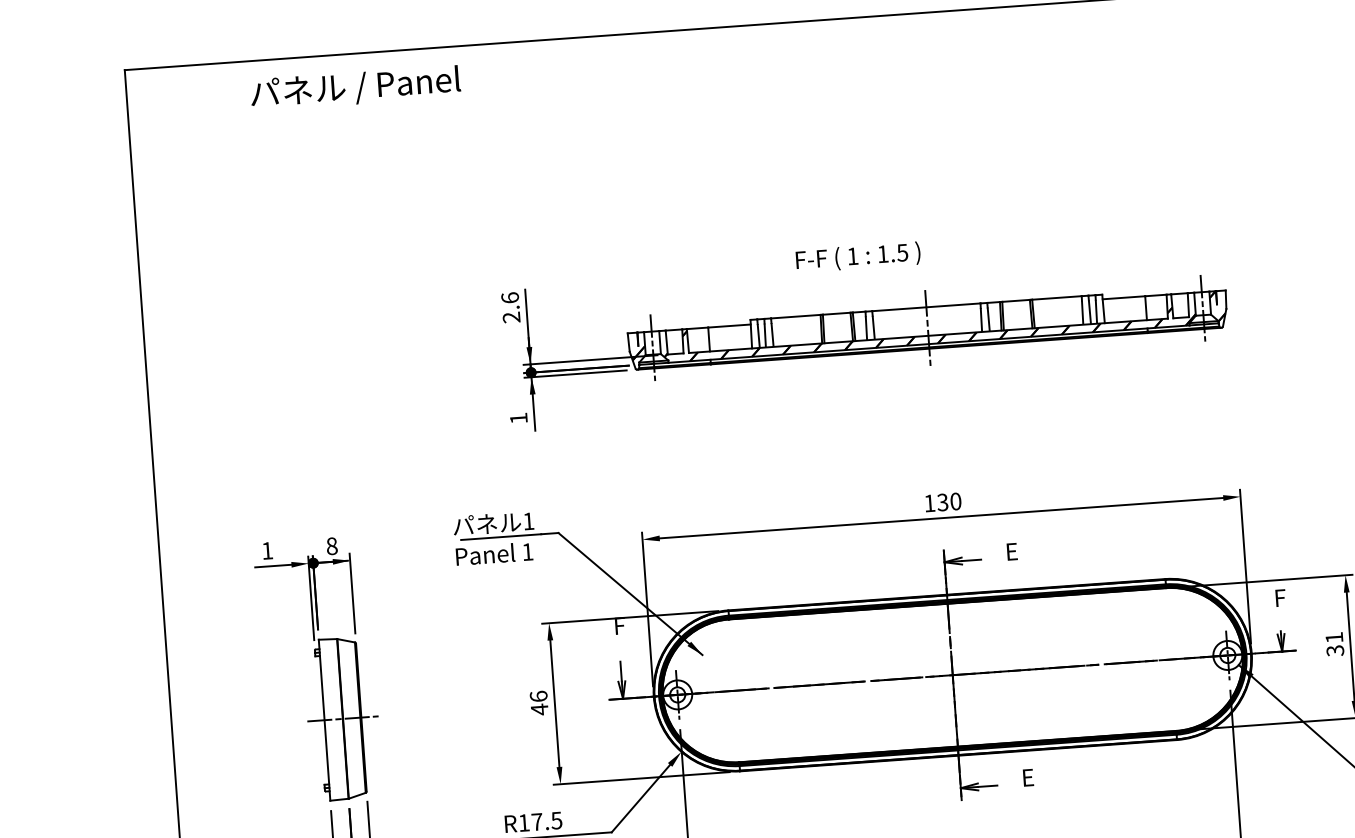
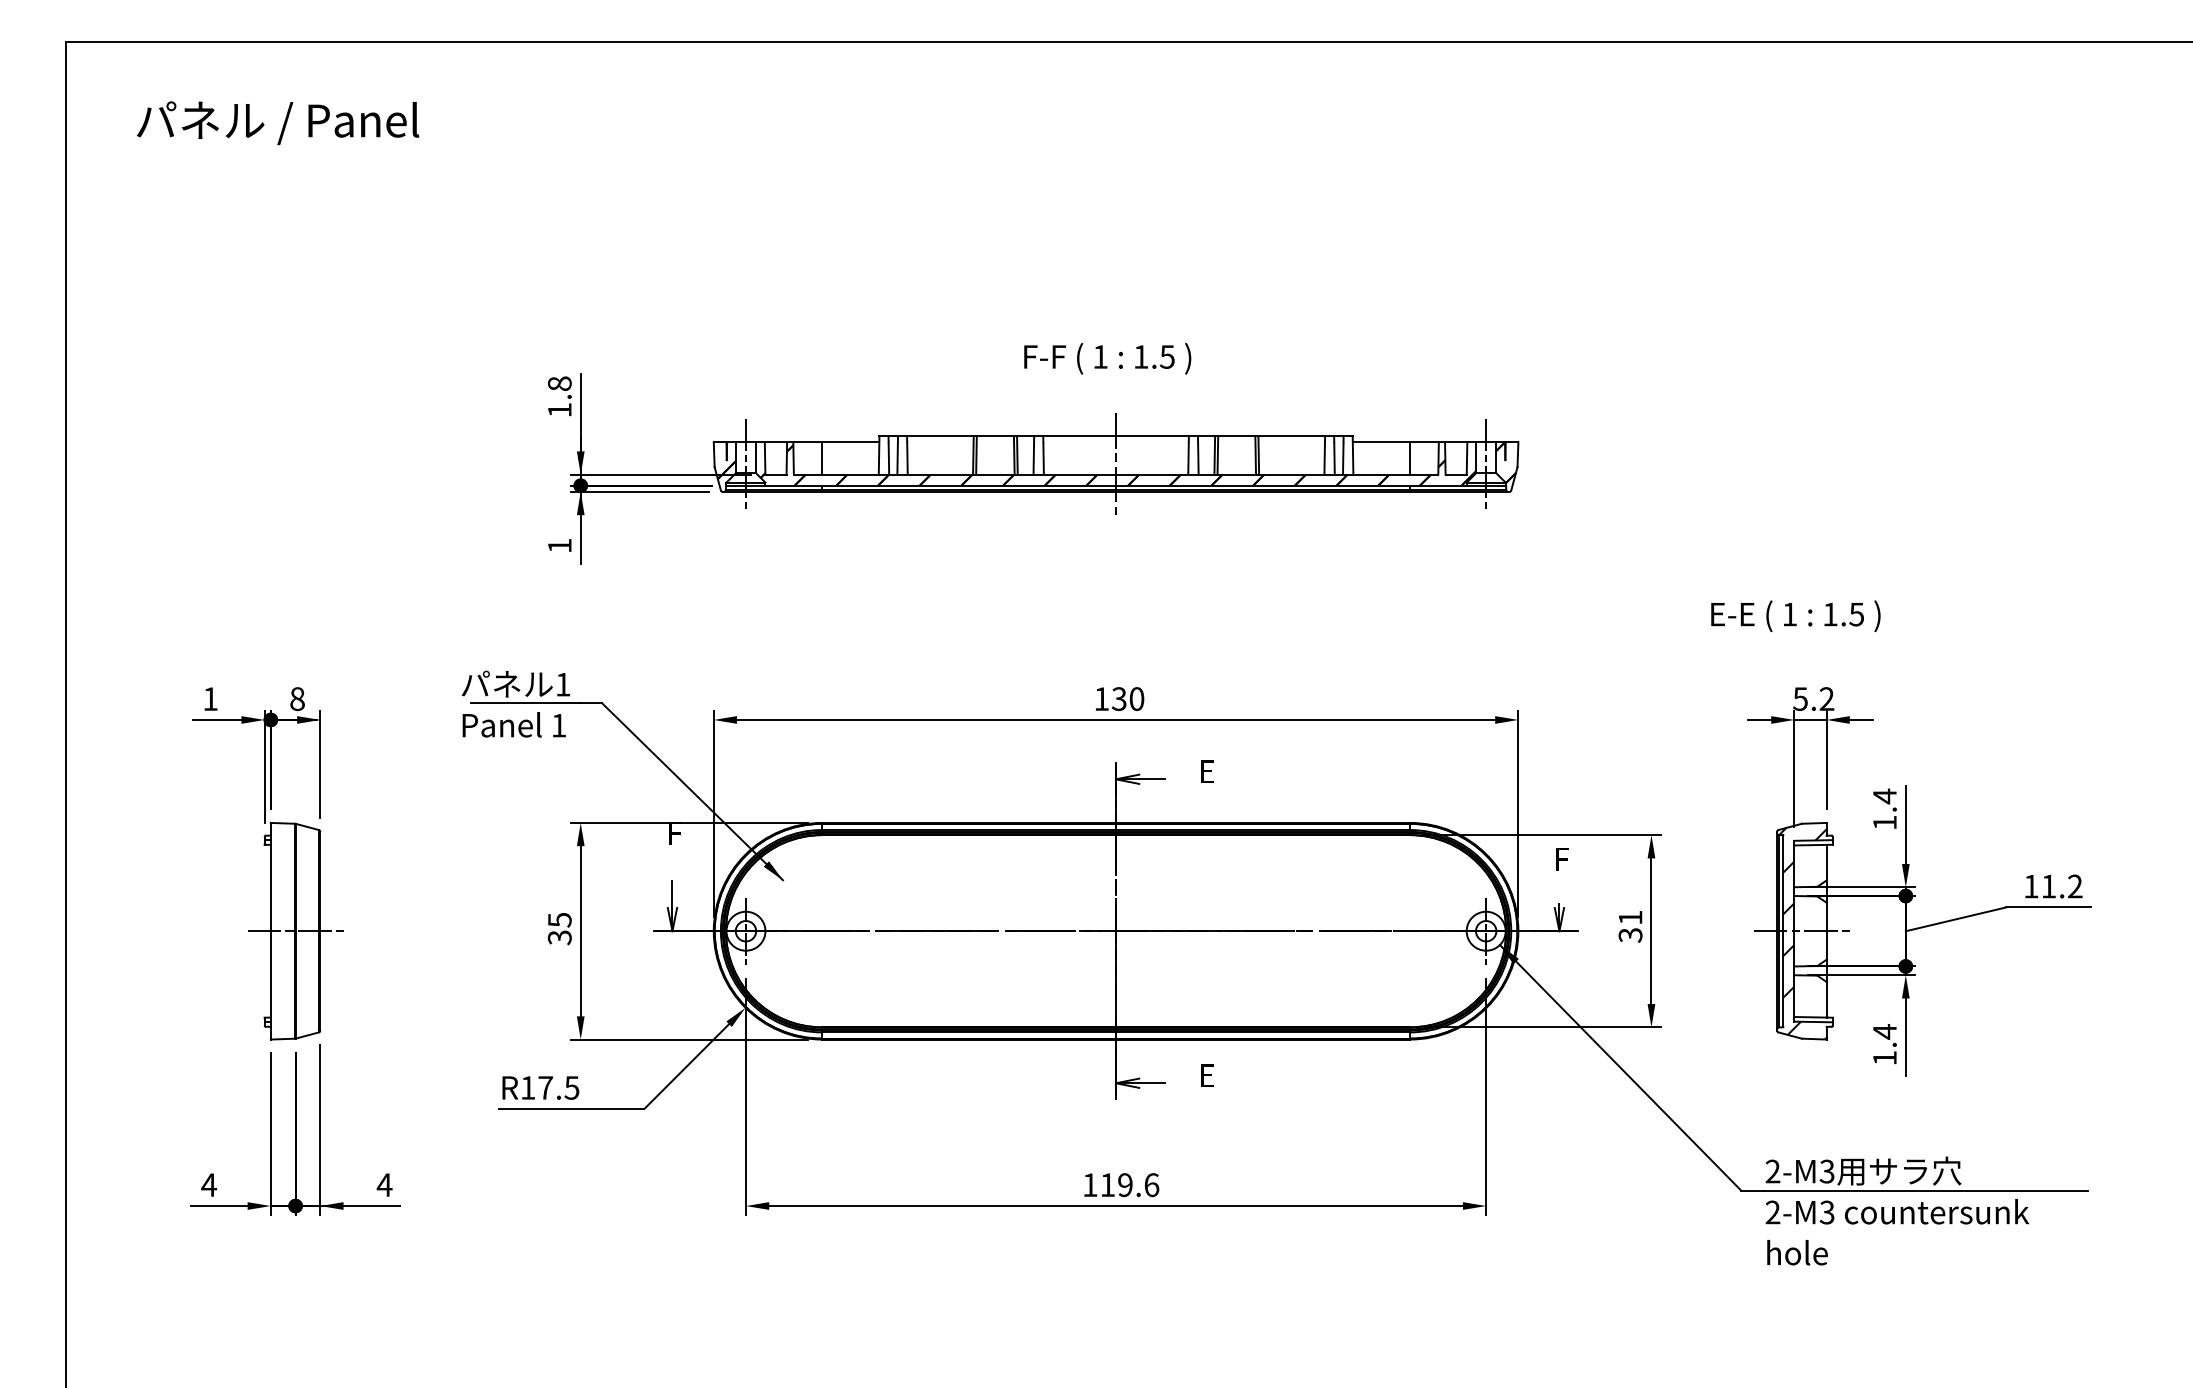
text: (355, 88) -> (278, 123), moved
text: (858, 257) -> (1107, 358), moved
text: (510, 307) -> (559, 396), 2.6 -> 1.8
text: (538, 702) -> (559, 928), 46 -> 35

